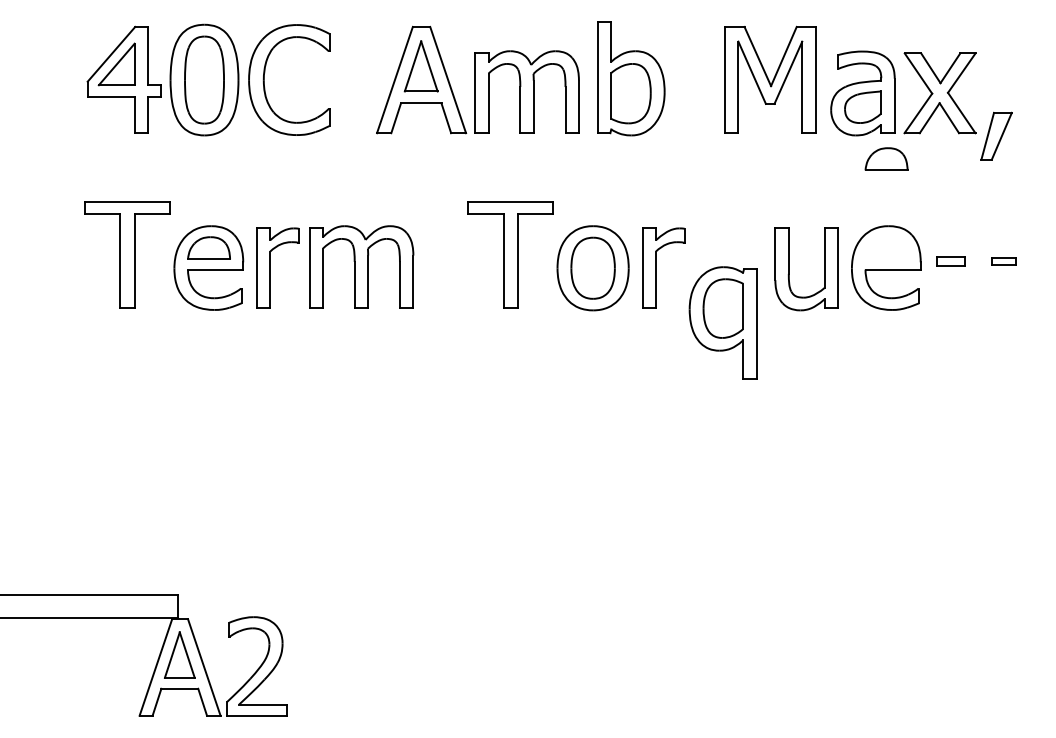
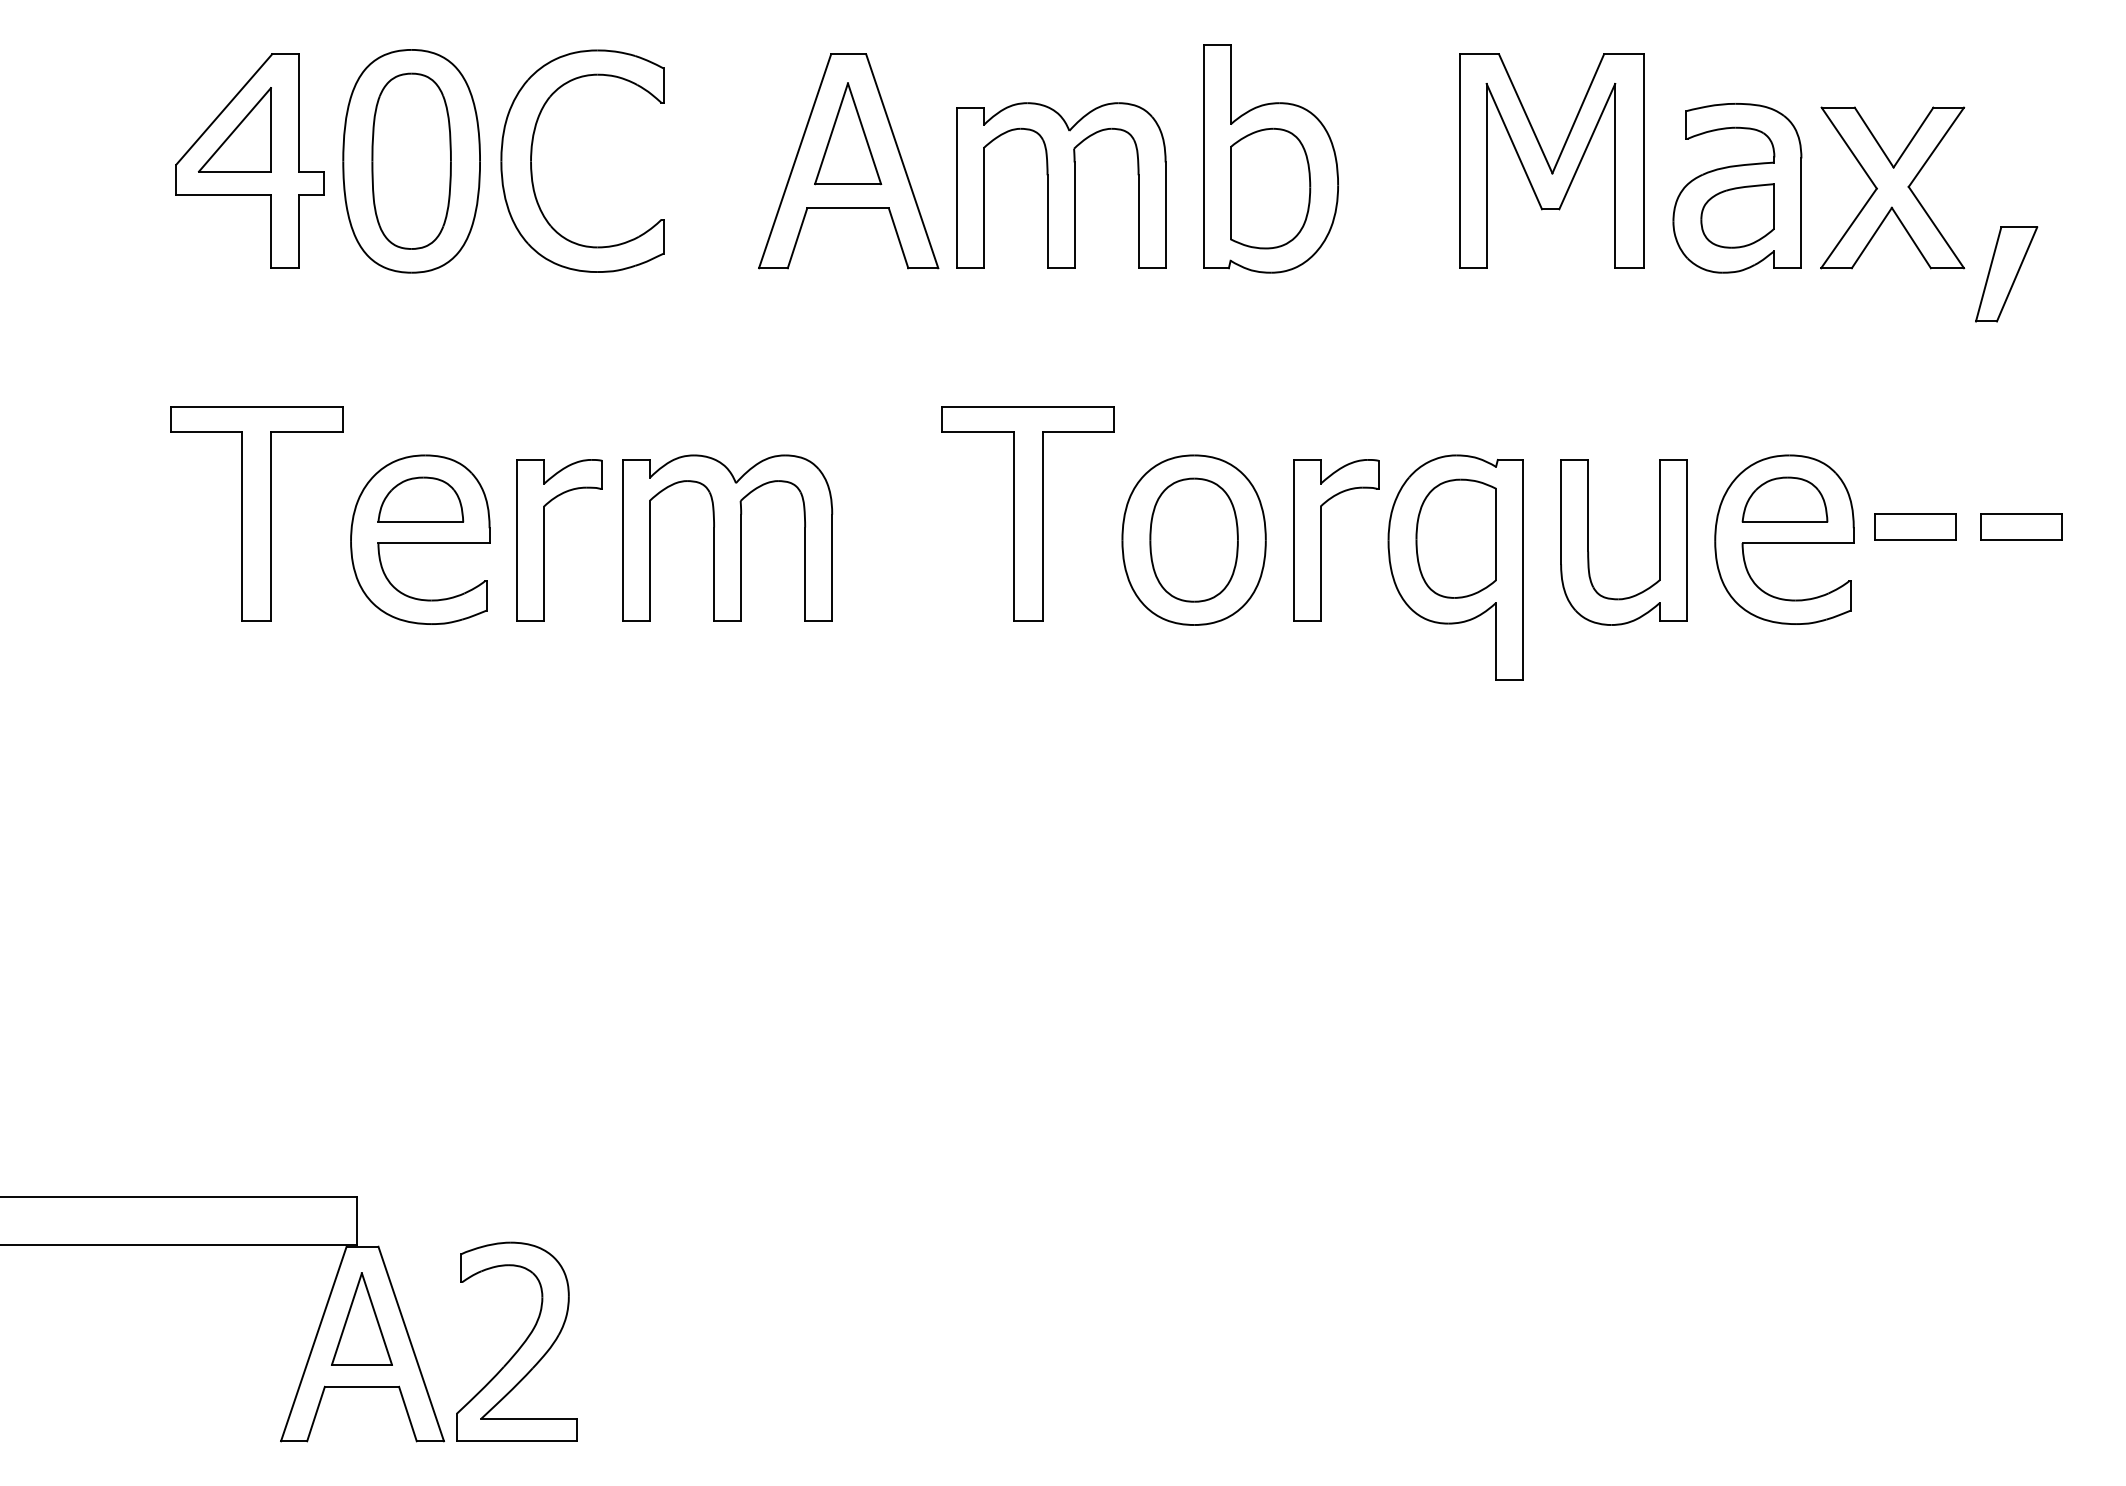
part: (886, 158) -> (1784, 498), moved
part: (950, 261) -> (1913, 526), size x1.43
part: (1003, 261) -> (2020, 526), size x1.67
part: (722, 322) -> (1454, 566), moved

